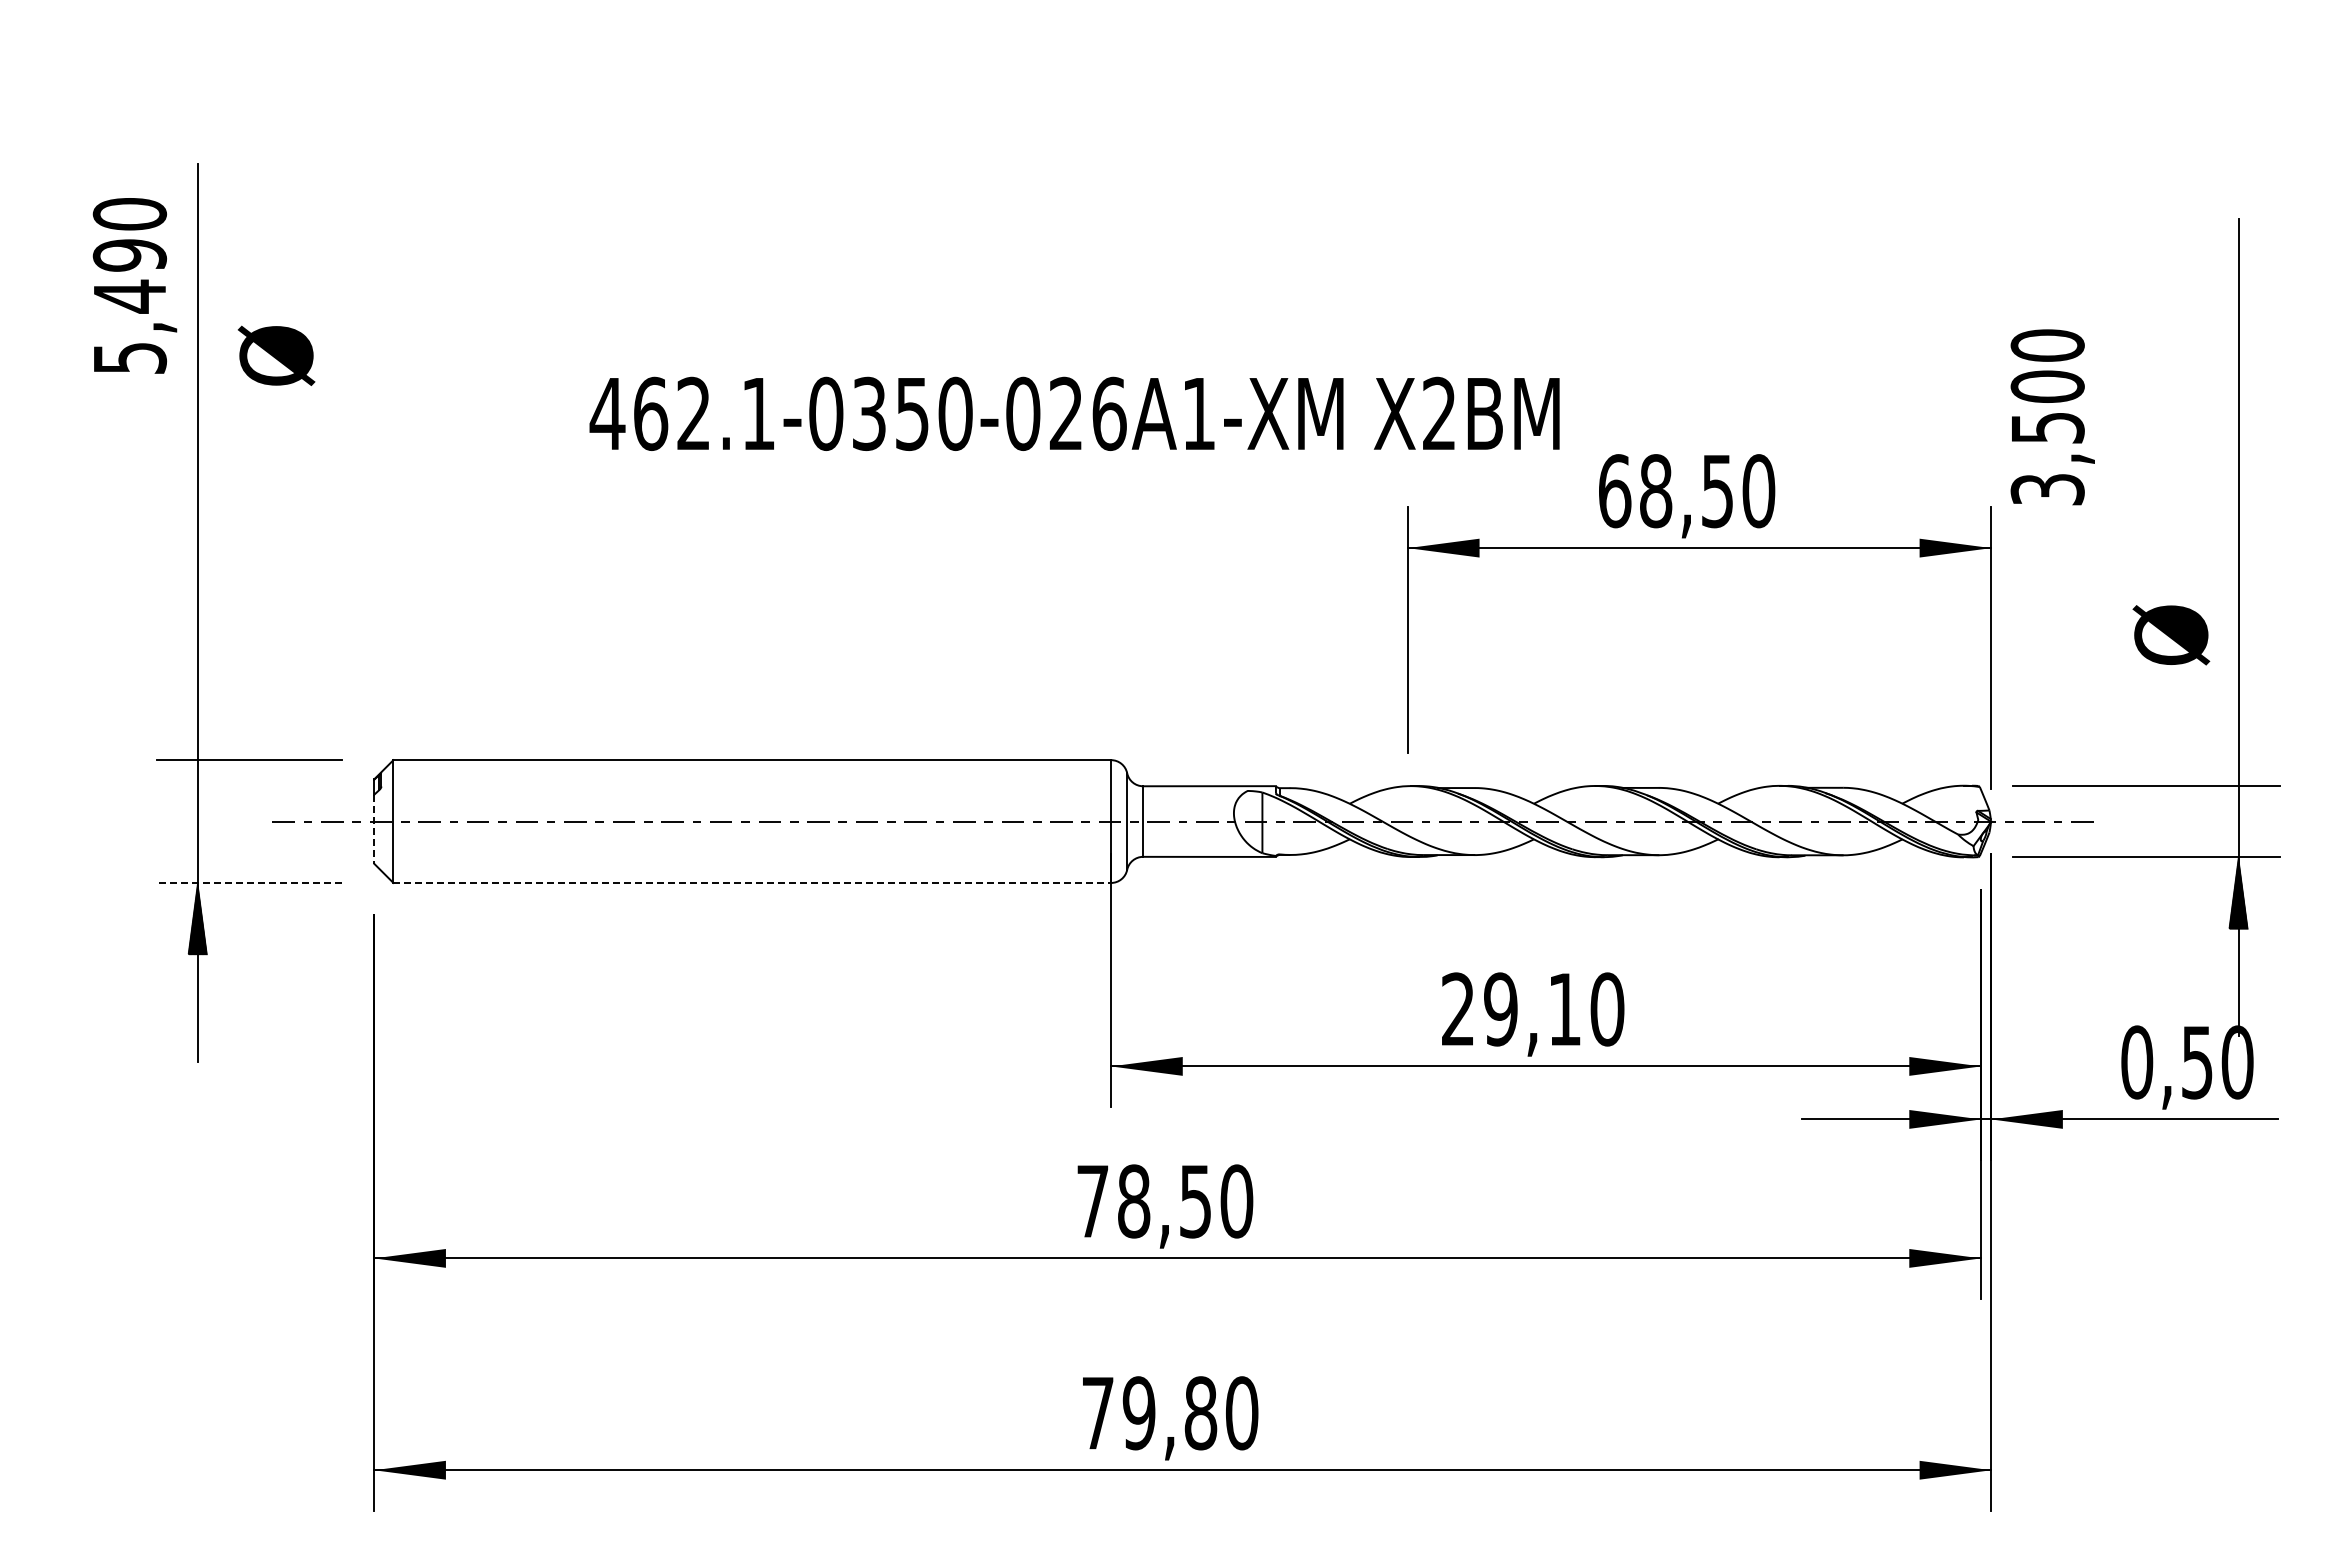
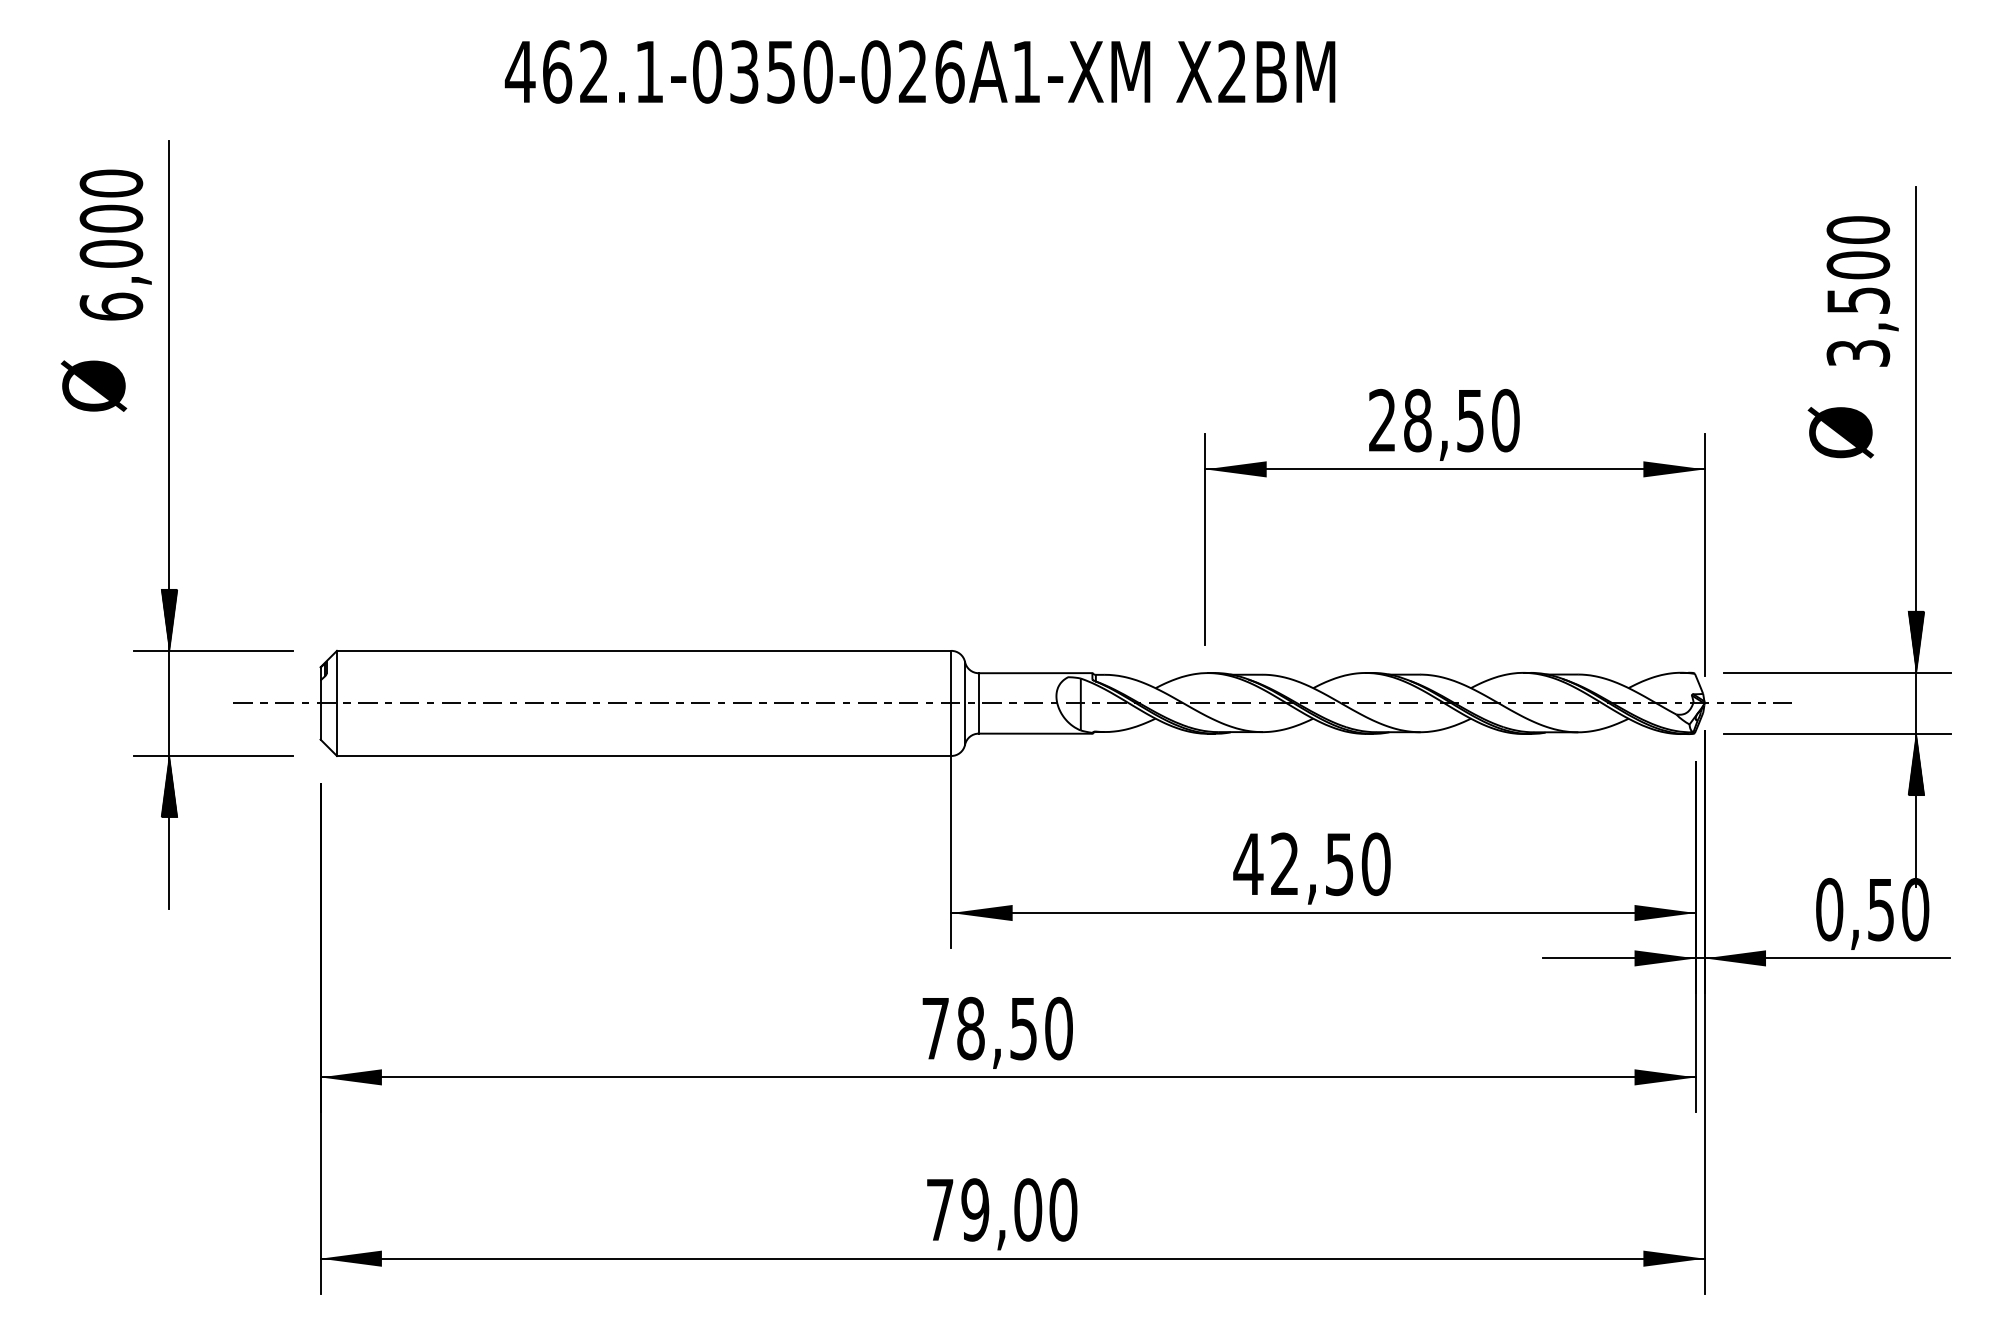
text: (129, 306) -> (111, 262), 5,490 -> 6,000
text: (276, 355) -> (93, 385), moved
text: (1074, 413) -> (919, 71), moved
text: (2052, 417) -> (1862, 291), moved
text: (1615, 491) -> (1383, 420), 68,50 -> 28,50
text: (2171, 635) -> (1841, 432), moved
hatch: (197, 724) -> (169, 620), added
hatch: (2238, 749) -> (1916, 641), added
line: (374, 829) -> (320, 710), dashed -> solid
line: (248, 882) -> (212, 755), dashed -> solid
line: (752, 882) -> (644, 755), dashed -> solid
text: (1510, 1009) -> (1293, 864), 29,10 -> 42,50
text: (1200, 1413) -> (1027, 1210), 79,80 -> 79,00

